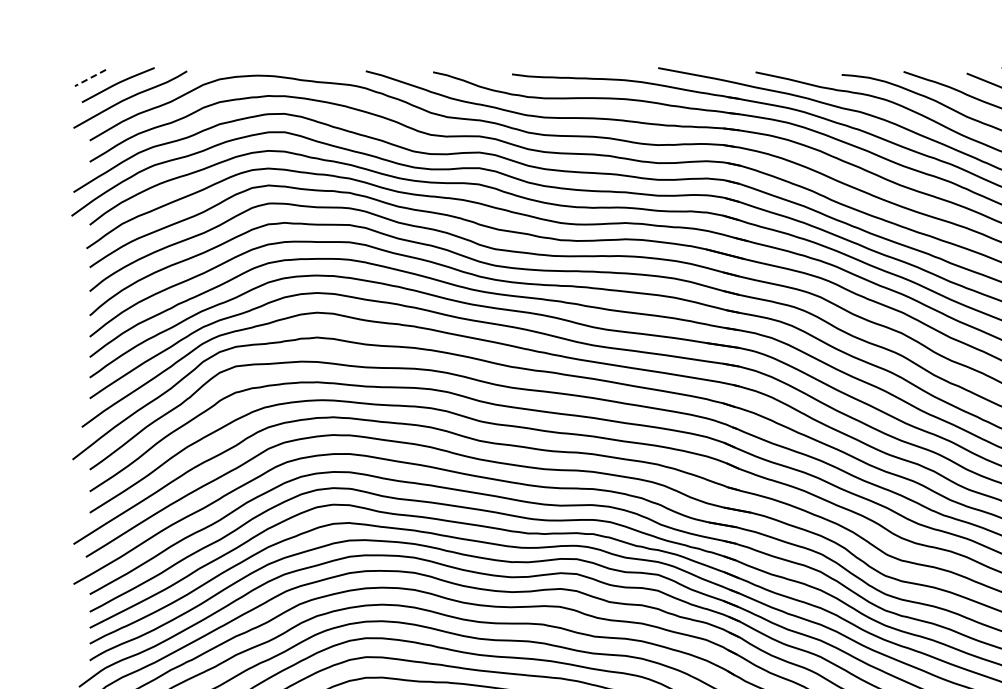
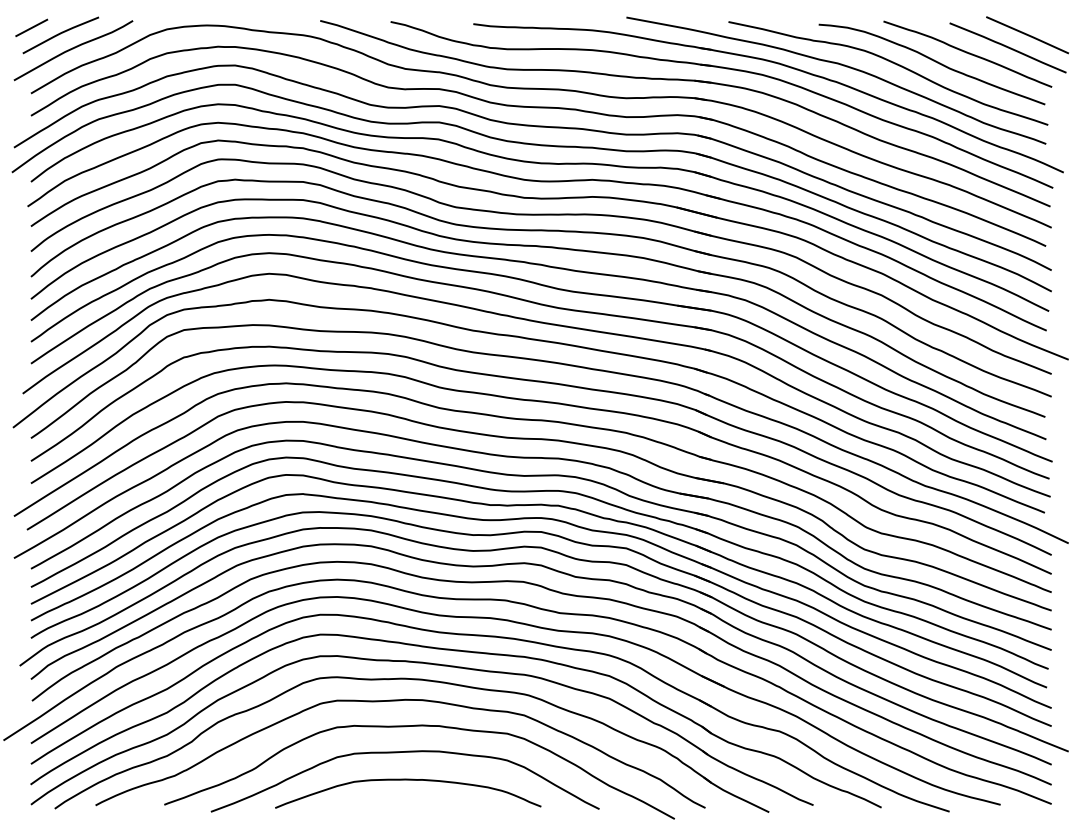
line: (90, 78) -> (31, 28), dashed -> solid

